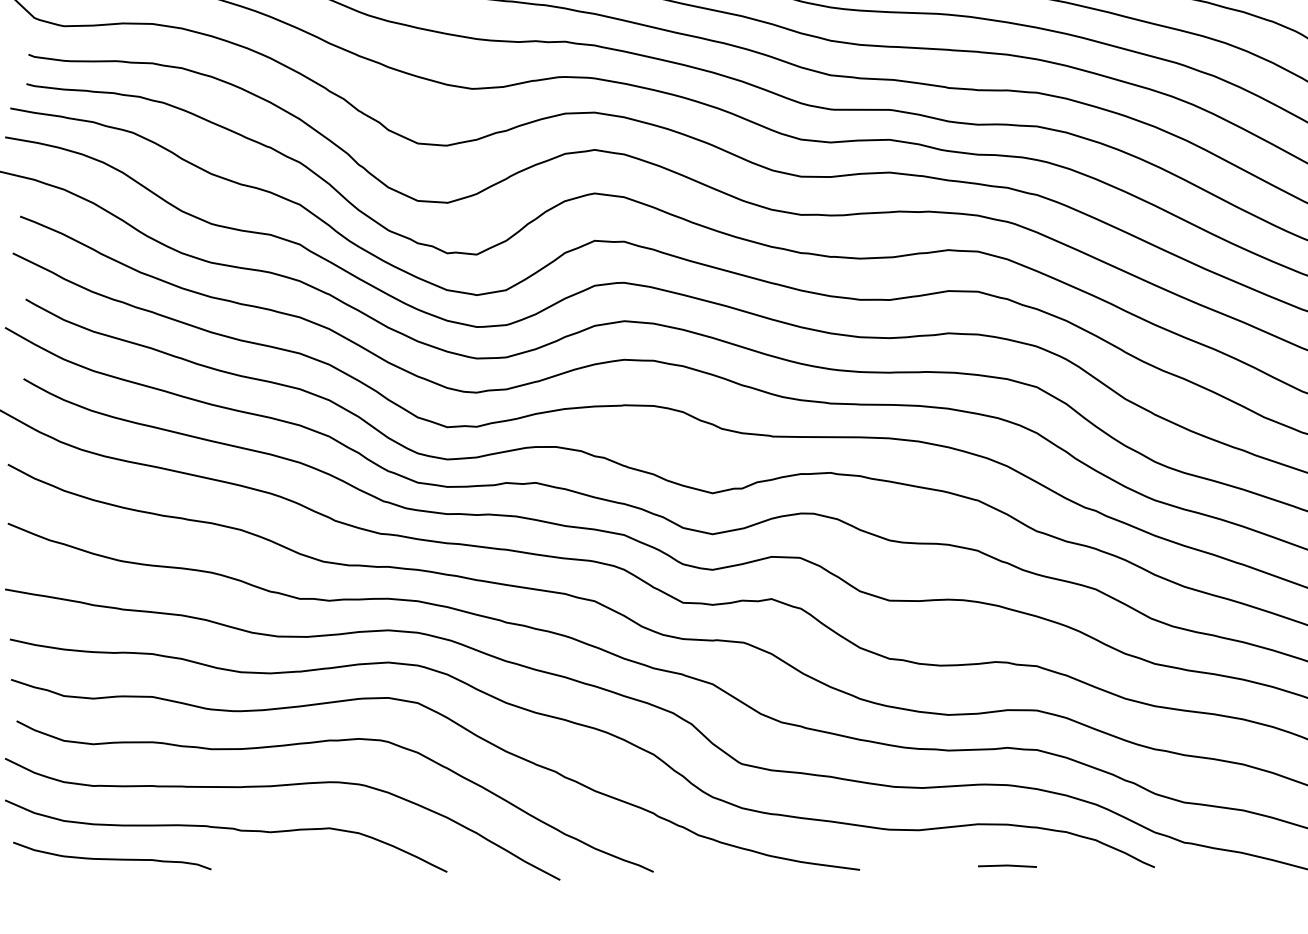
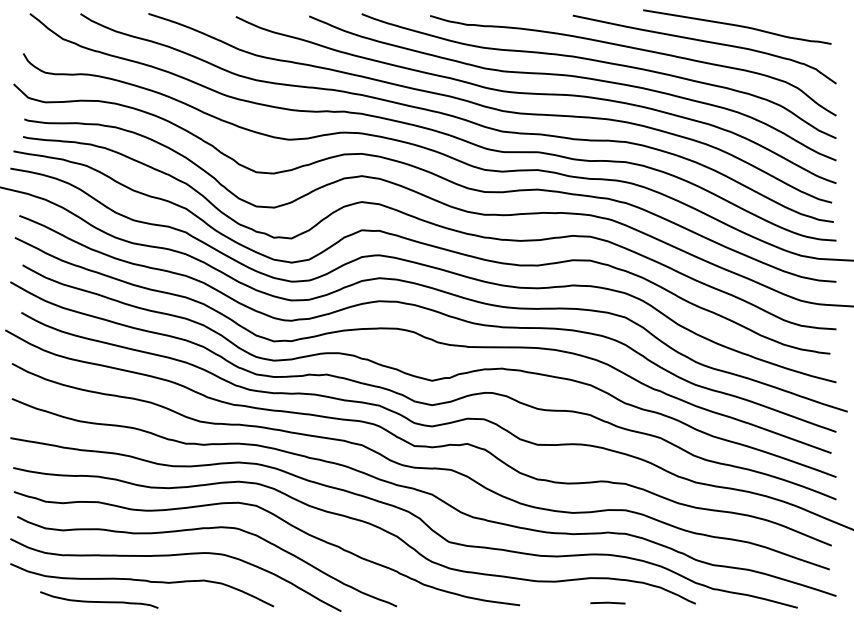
curve: (112, 858) -> (99, 601), moved

